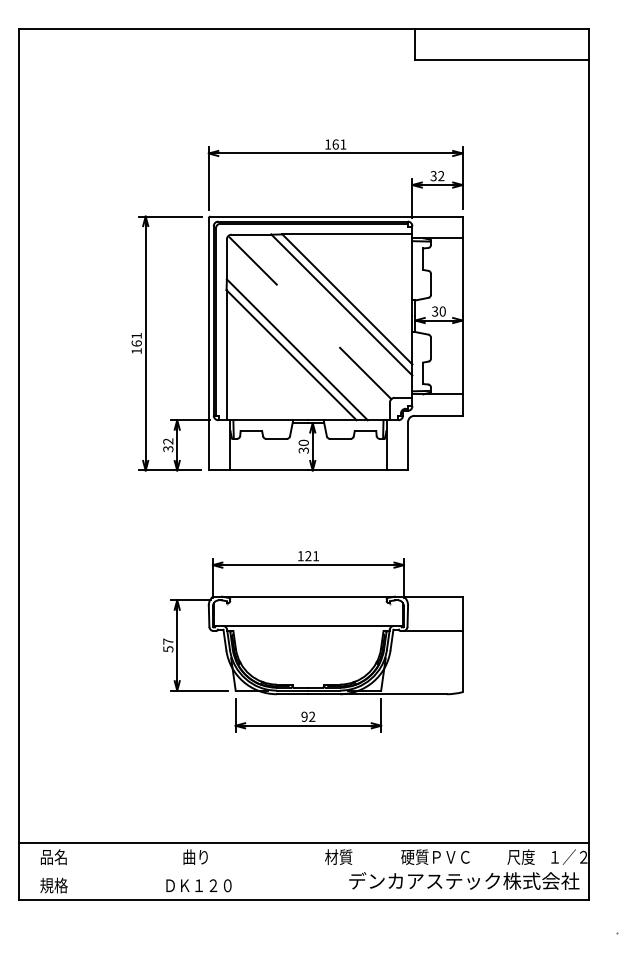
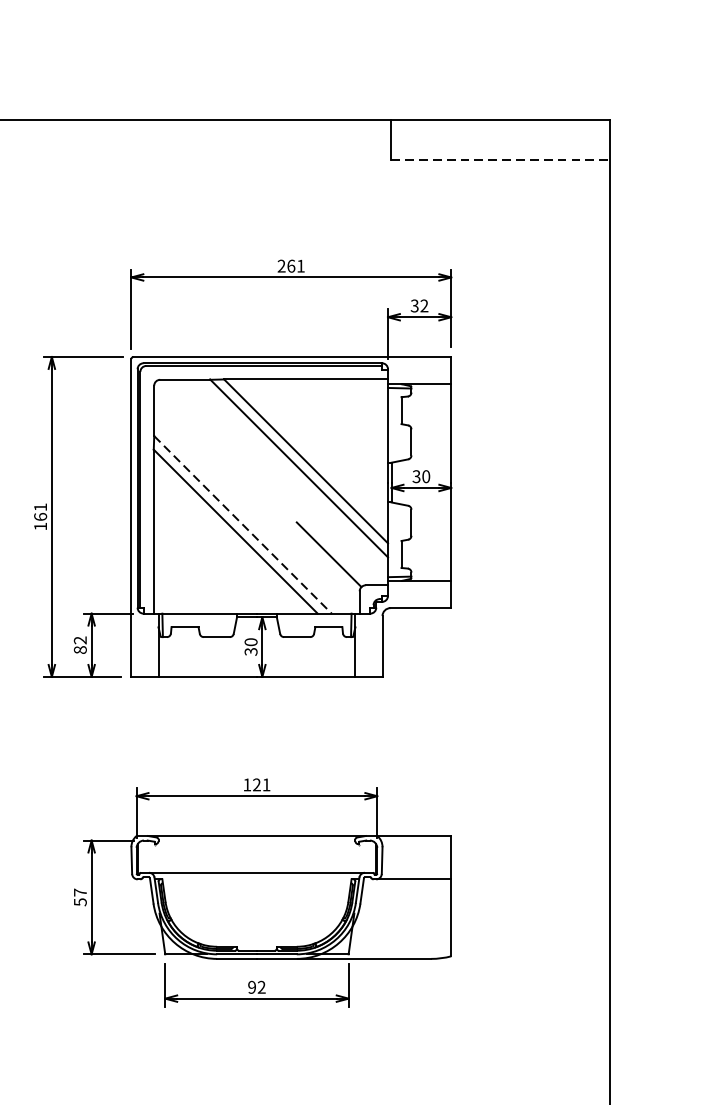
line: (501, 60) -> (500, 160), solid -> dashed
text: (328, 144) -> (282, 266), 161 -> 261
line: (252, 260) -> (186, 412), removed
line: (297, 349) -> (243, 524), solid -> dashed
text: (168, 449) -> (80, 650), 32 -> 82

